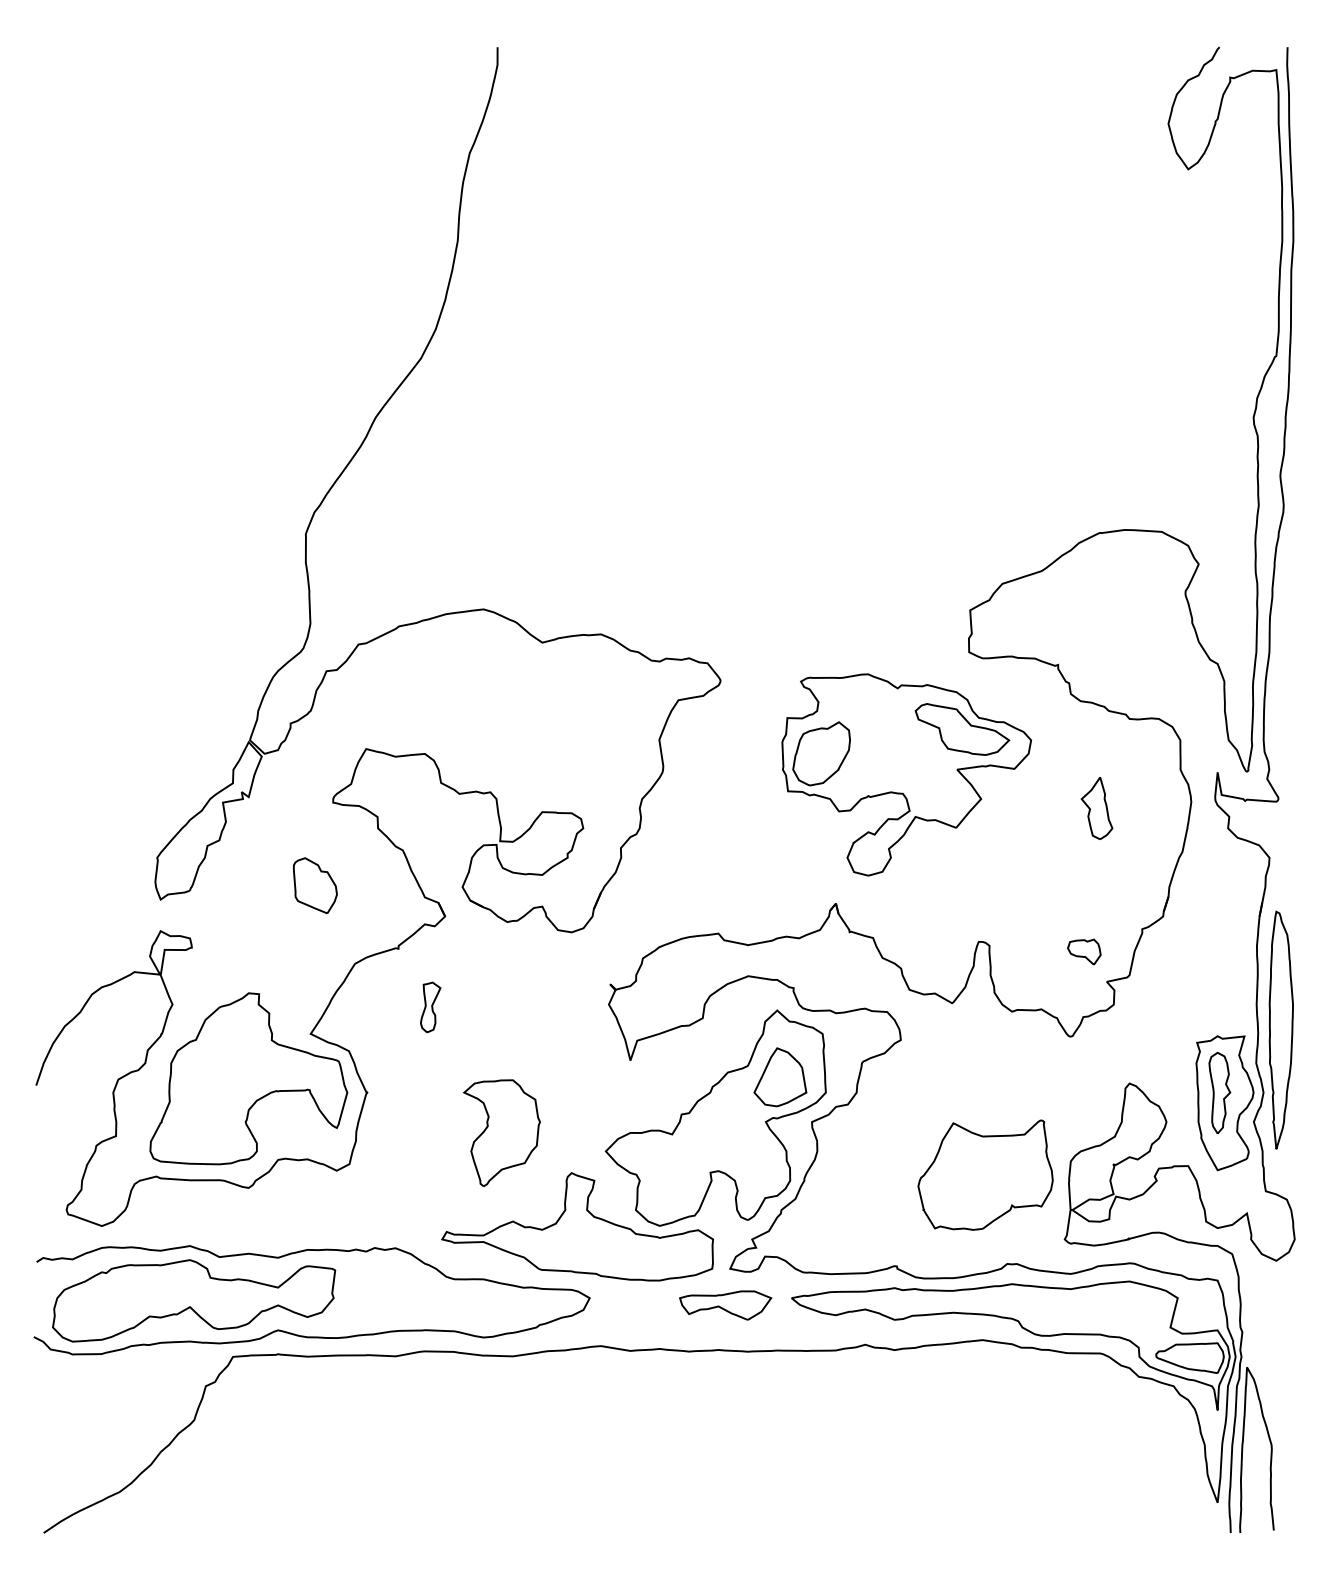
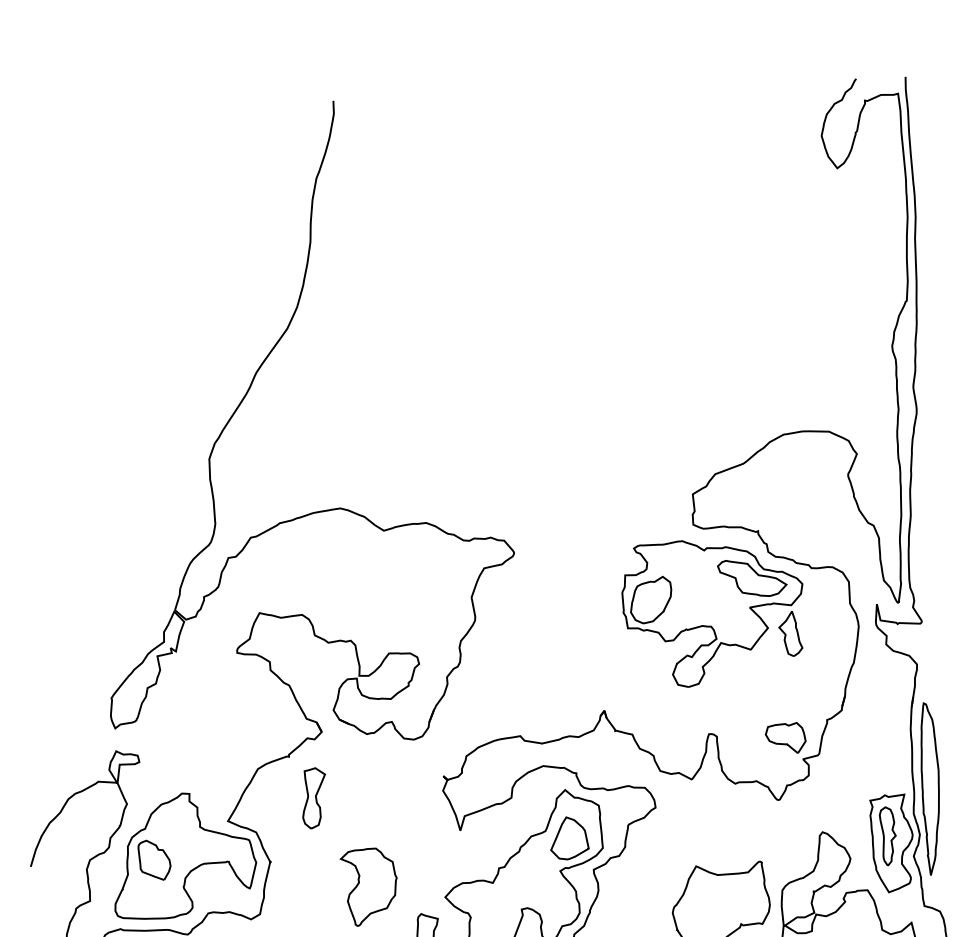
part: (906, 774) -> (713, 612), moved
part: (315, 885) -> (154, 860), moved
part: (1084, 951) -> (785, 737), size x1.67
part: (430, 1007) -> (313, 798), size x1.67

